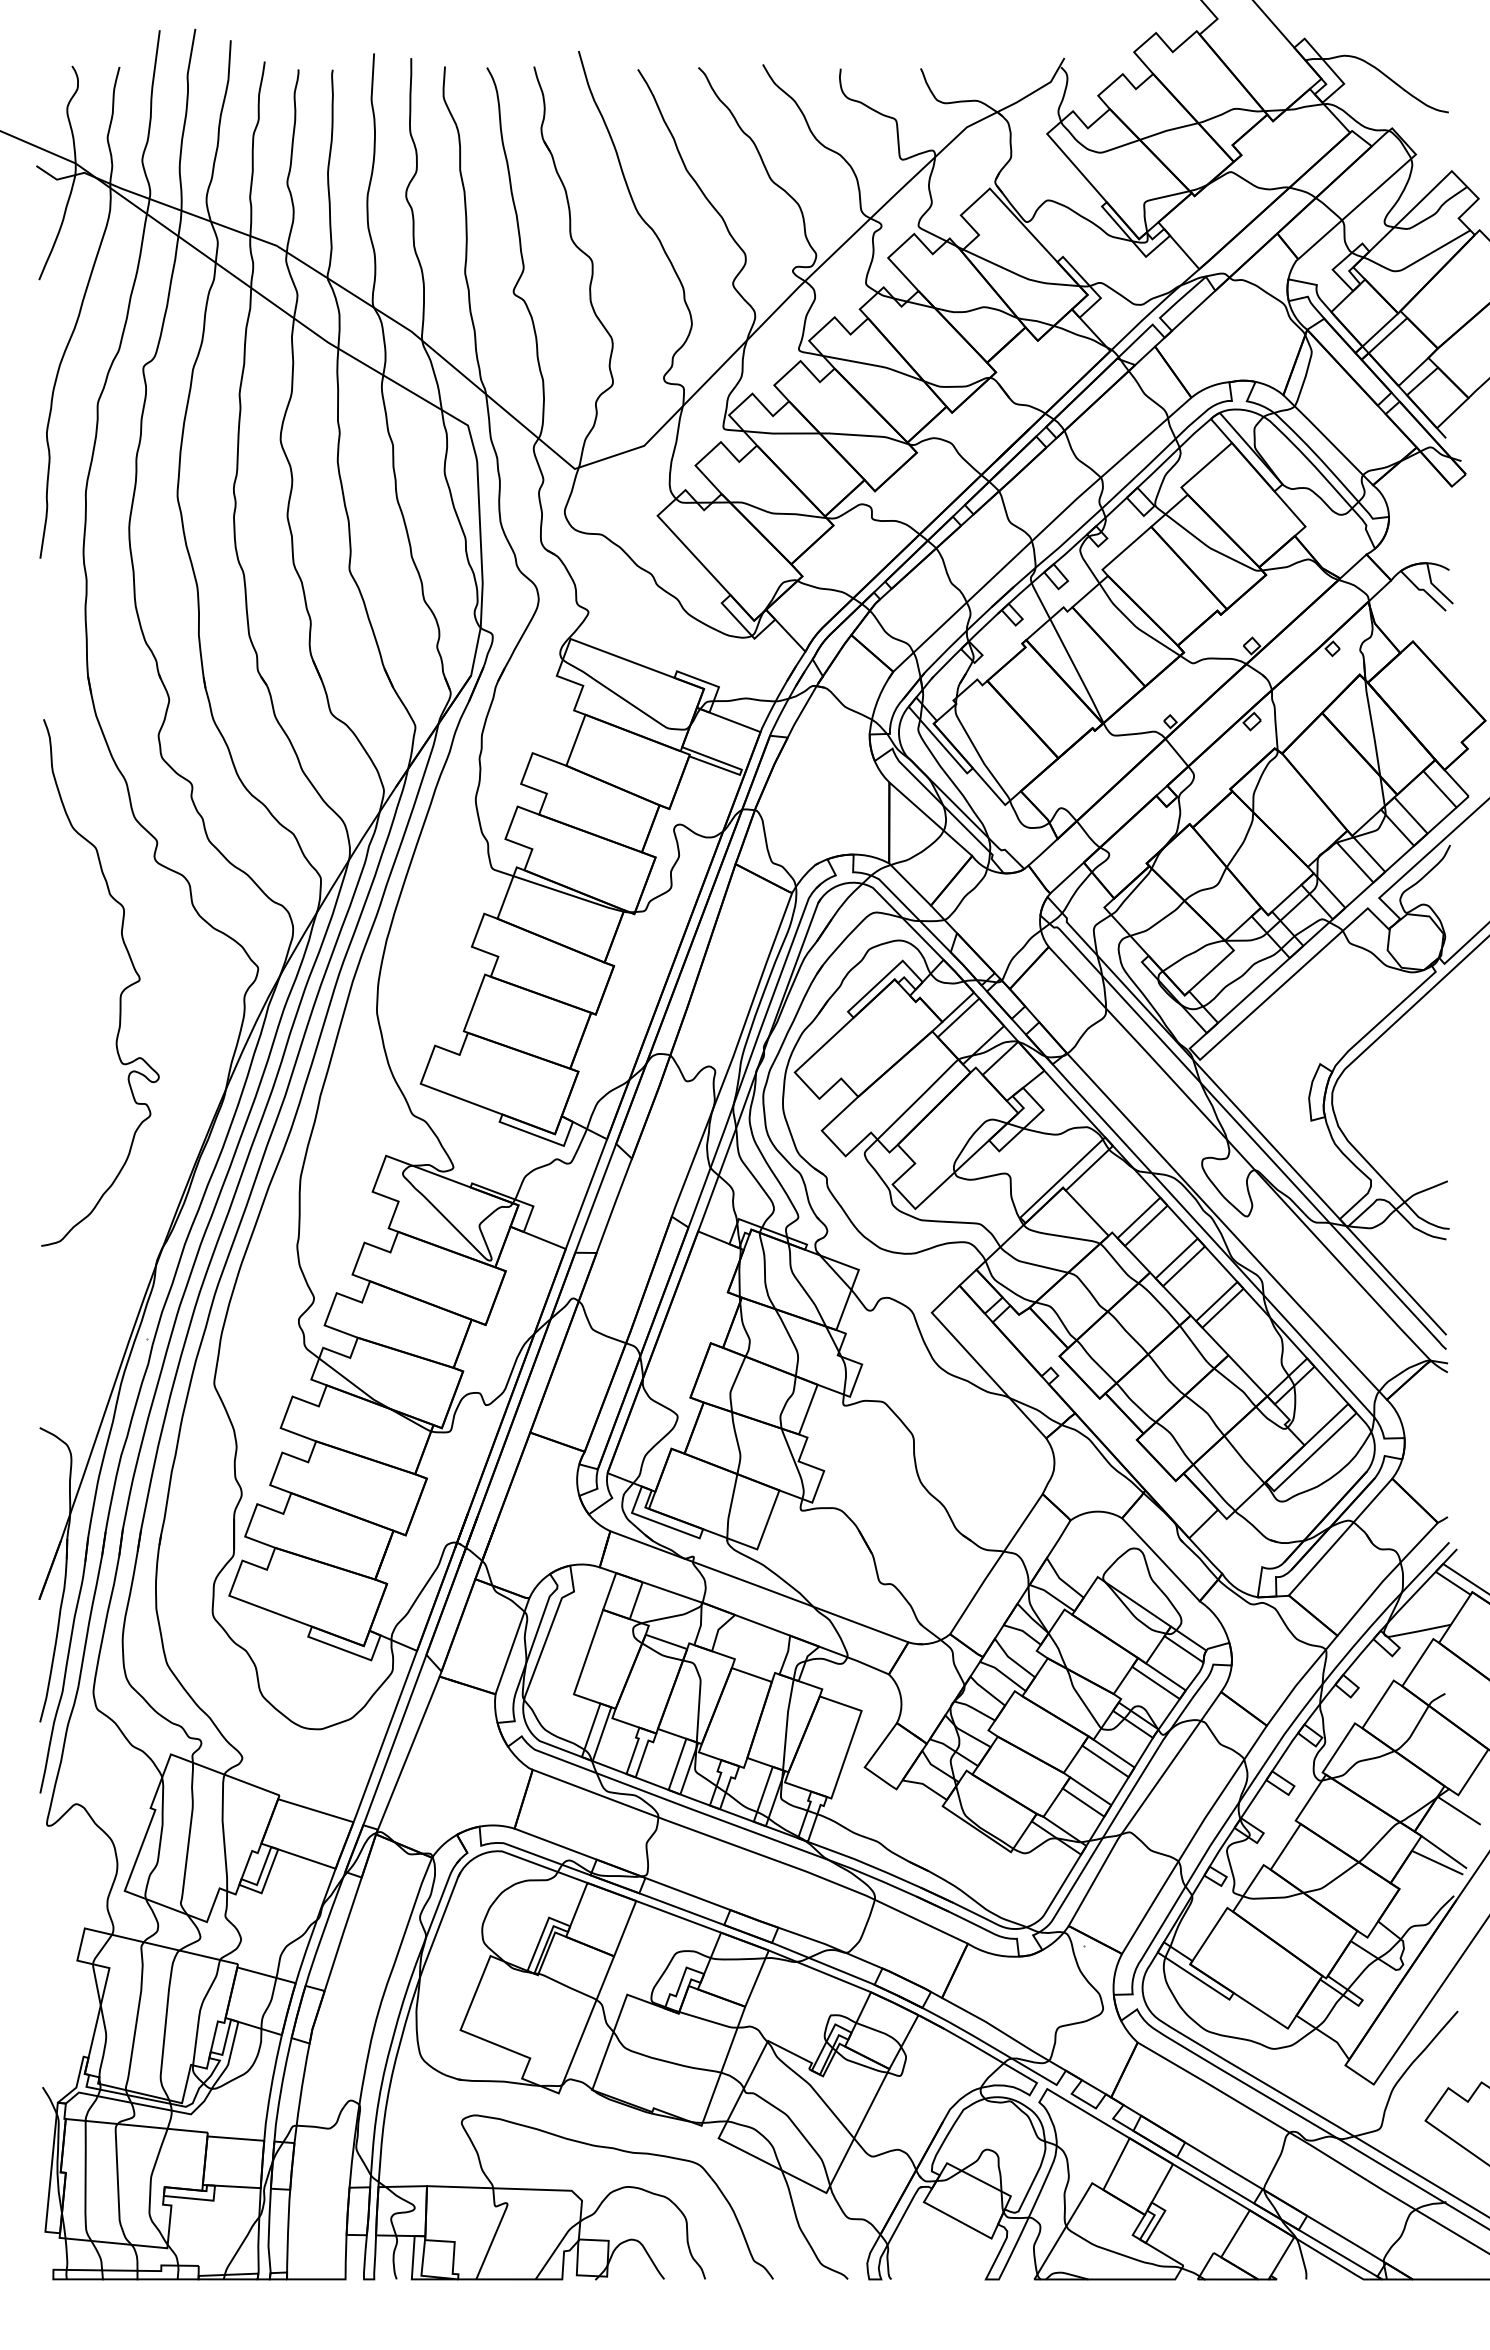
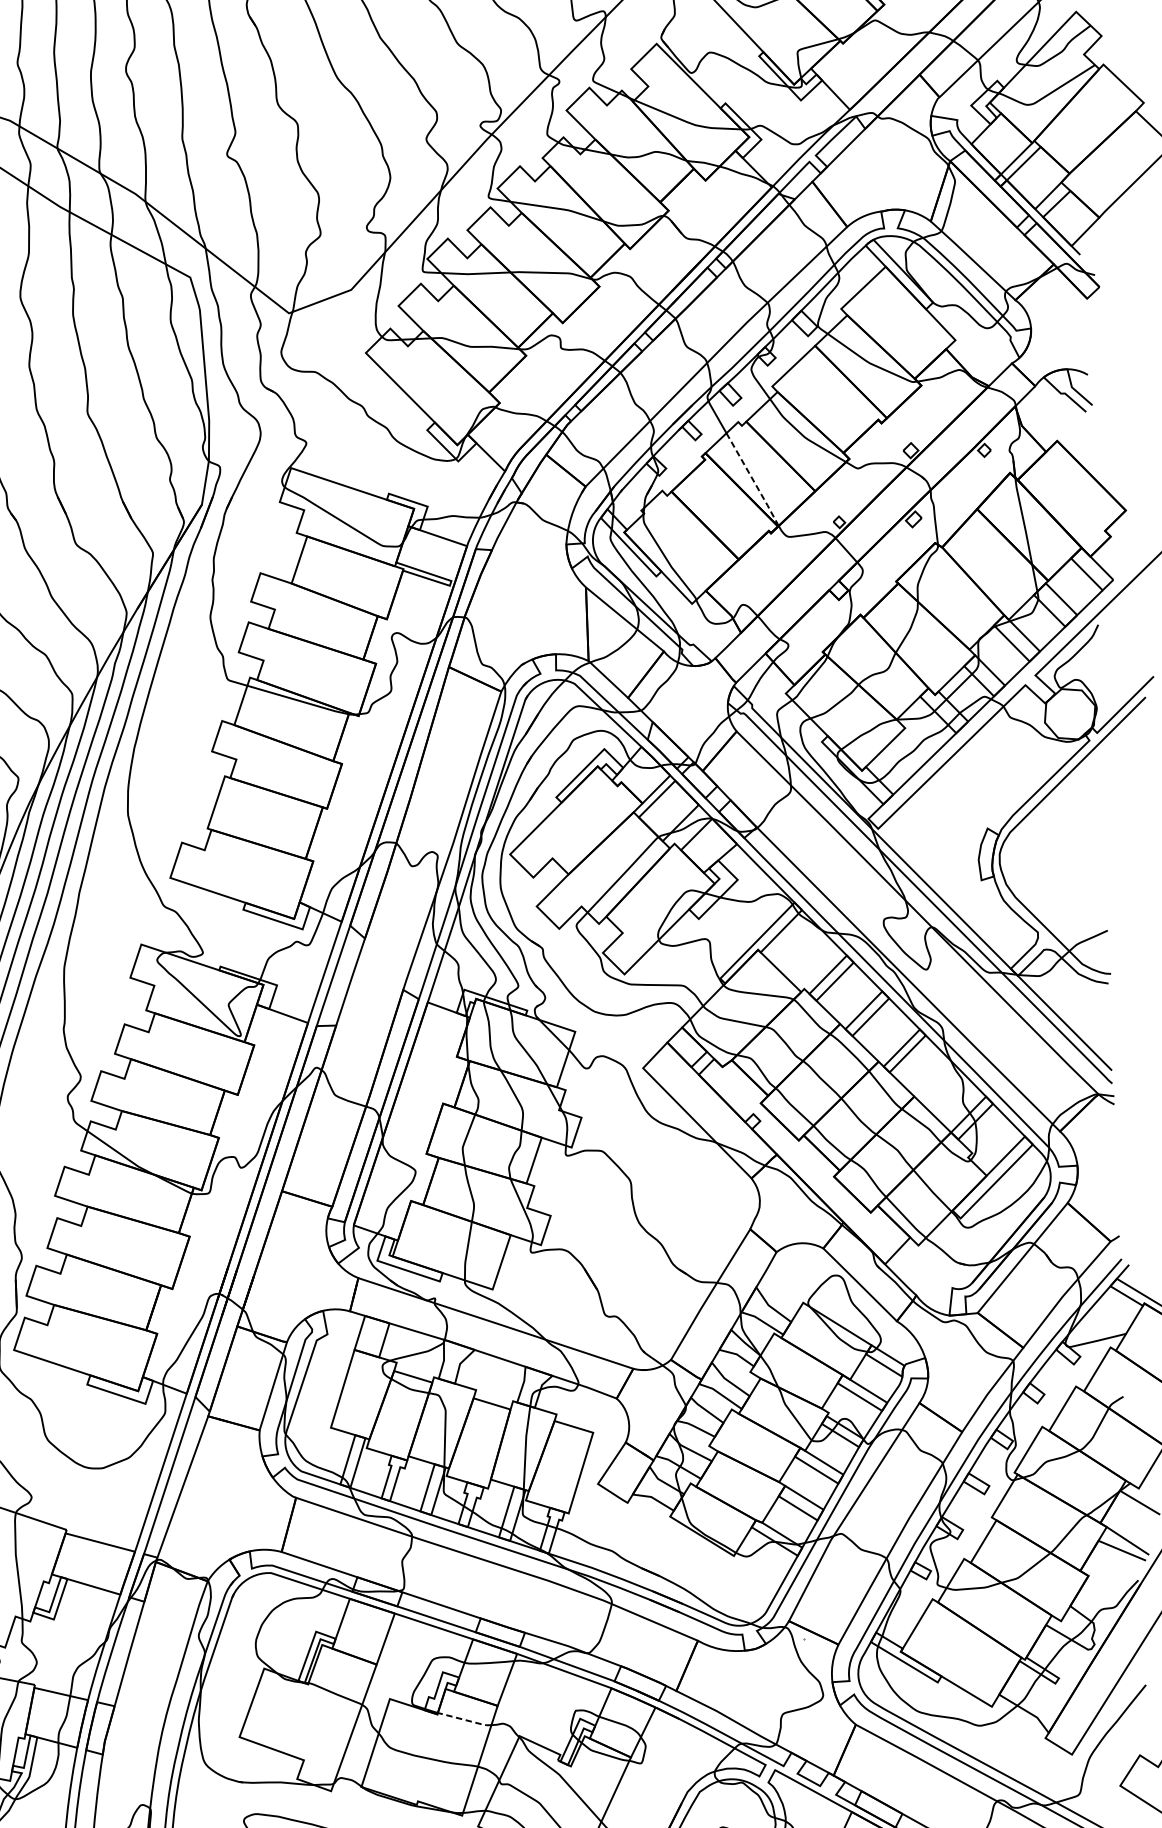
line: (1077, 671) -> (753, 479), solid -> dashed
line: (709, 2021) -> (465, 1720), solid -> dashed

